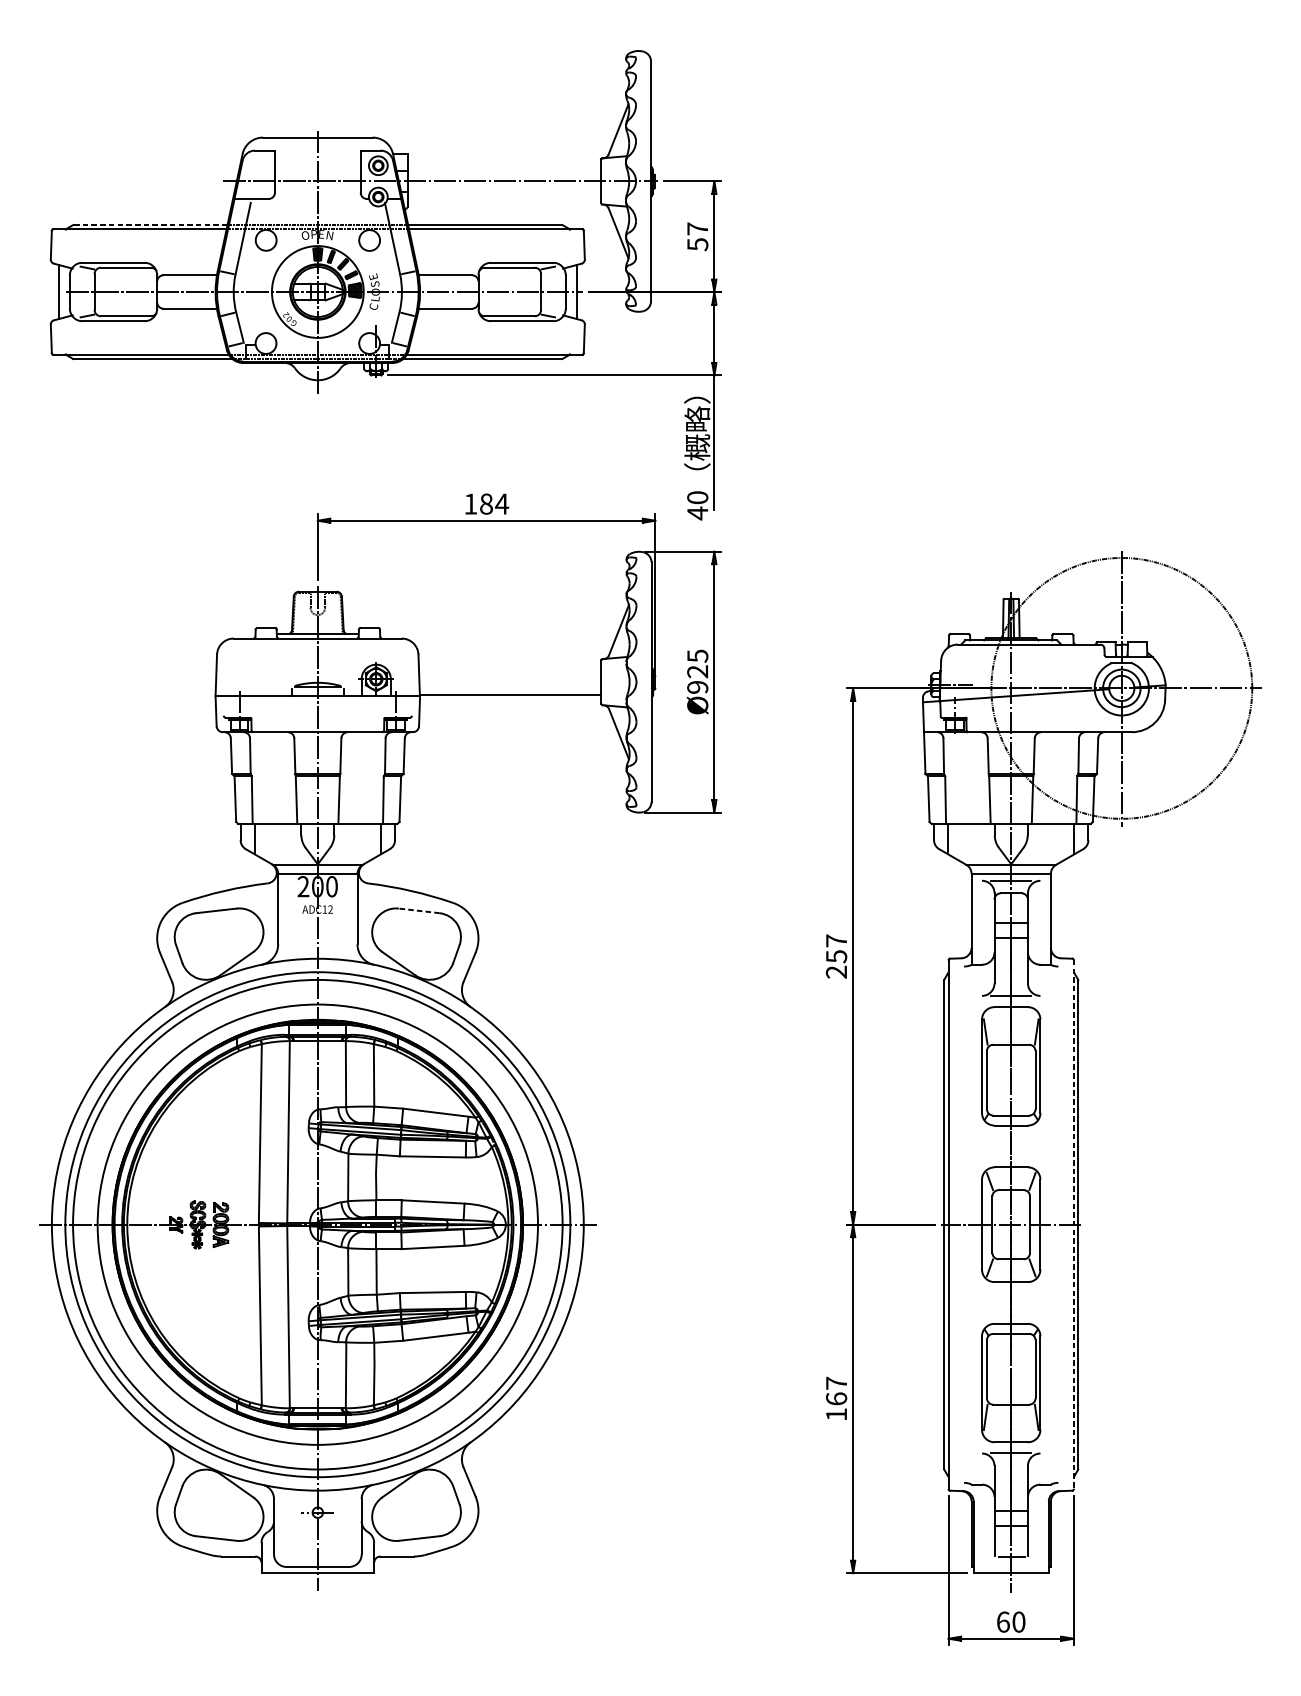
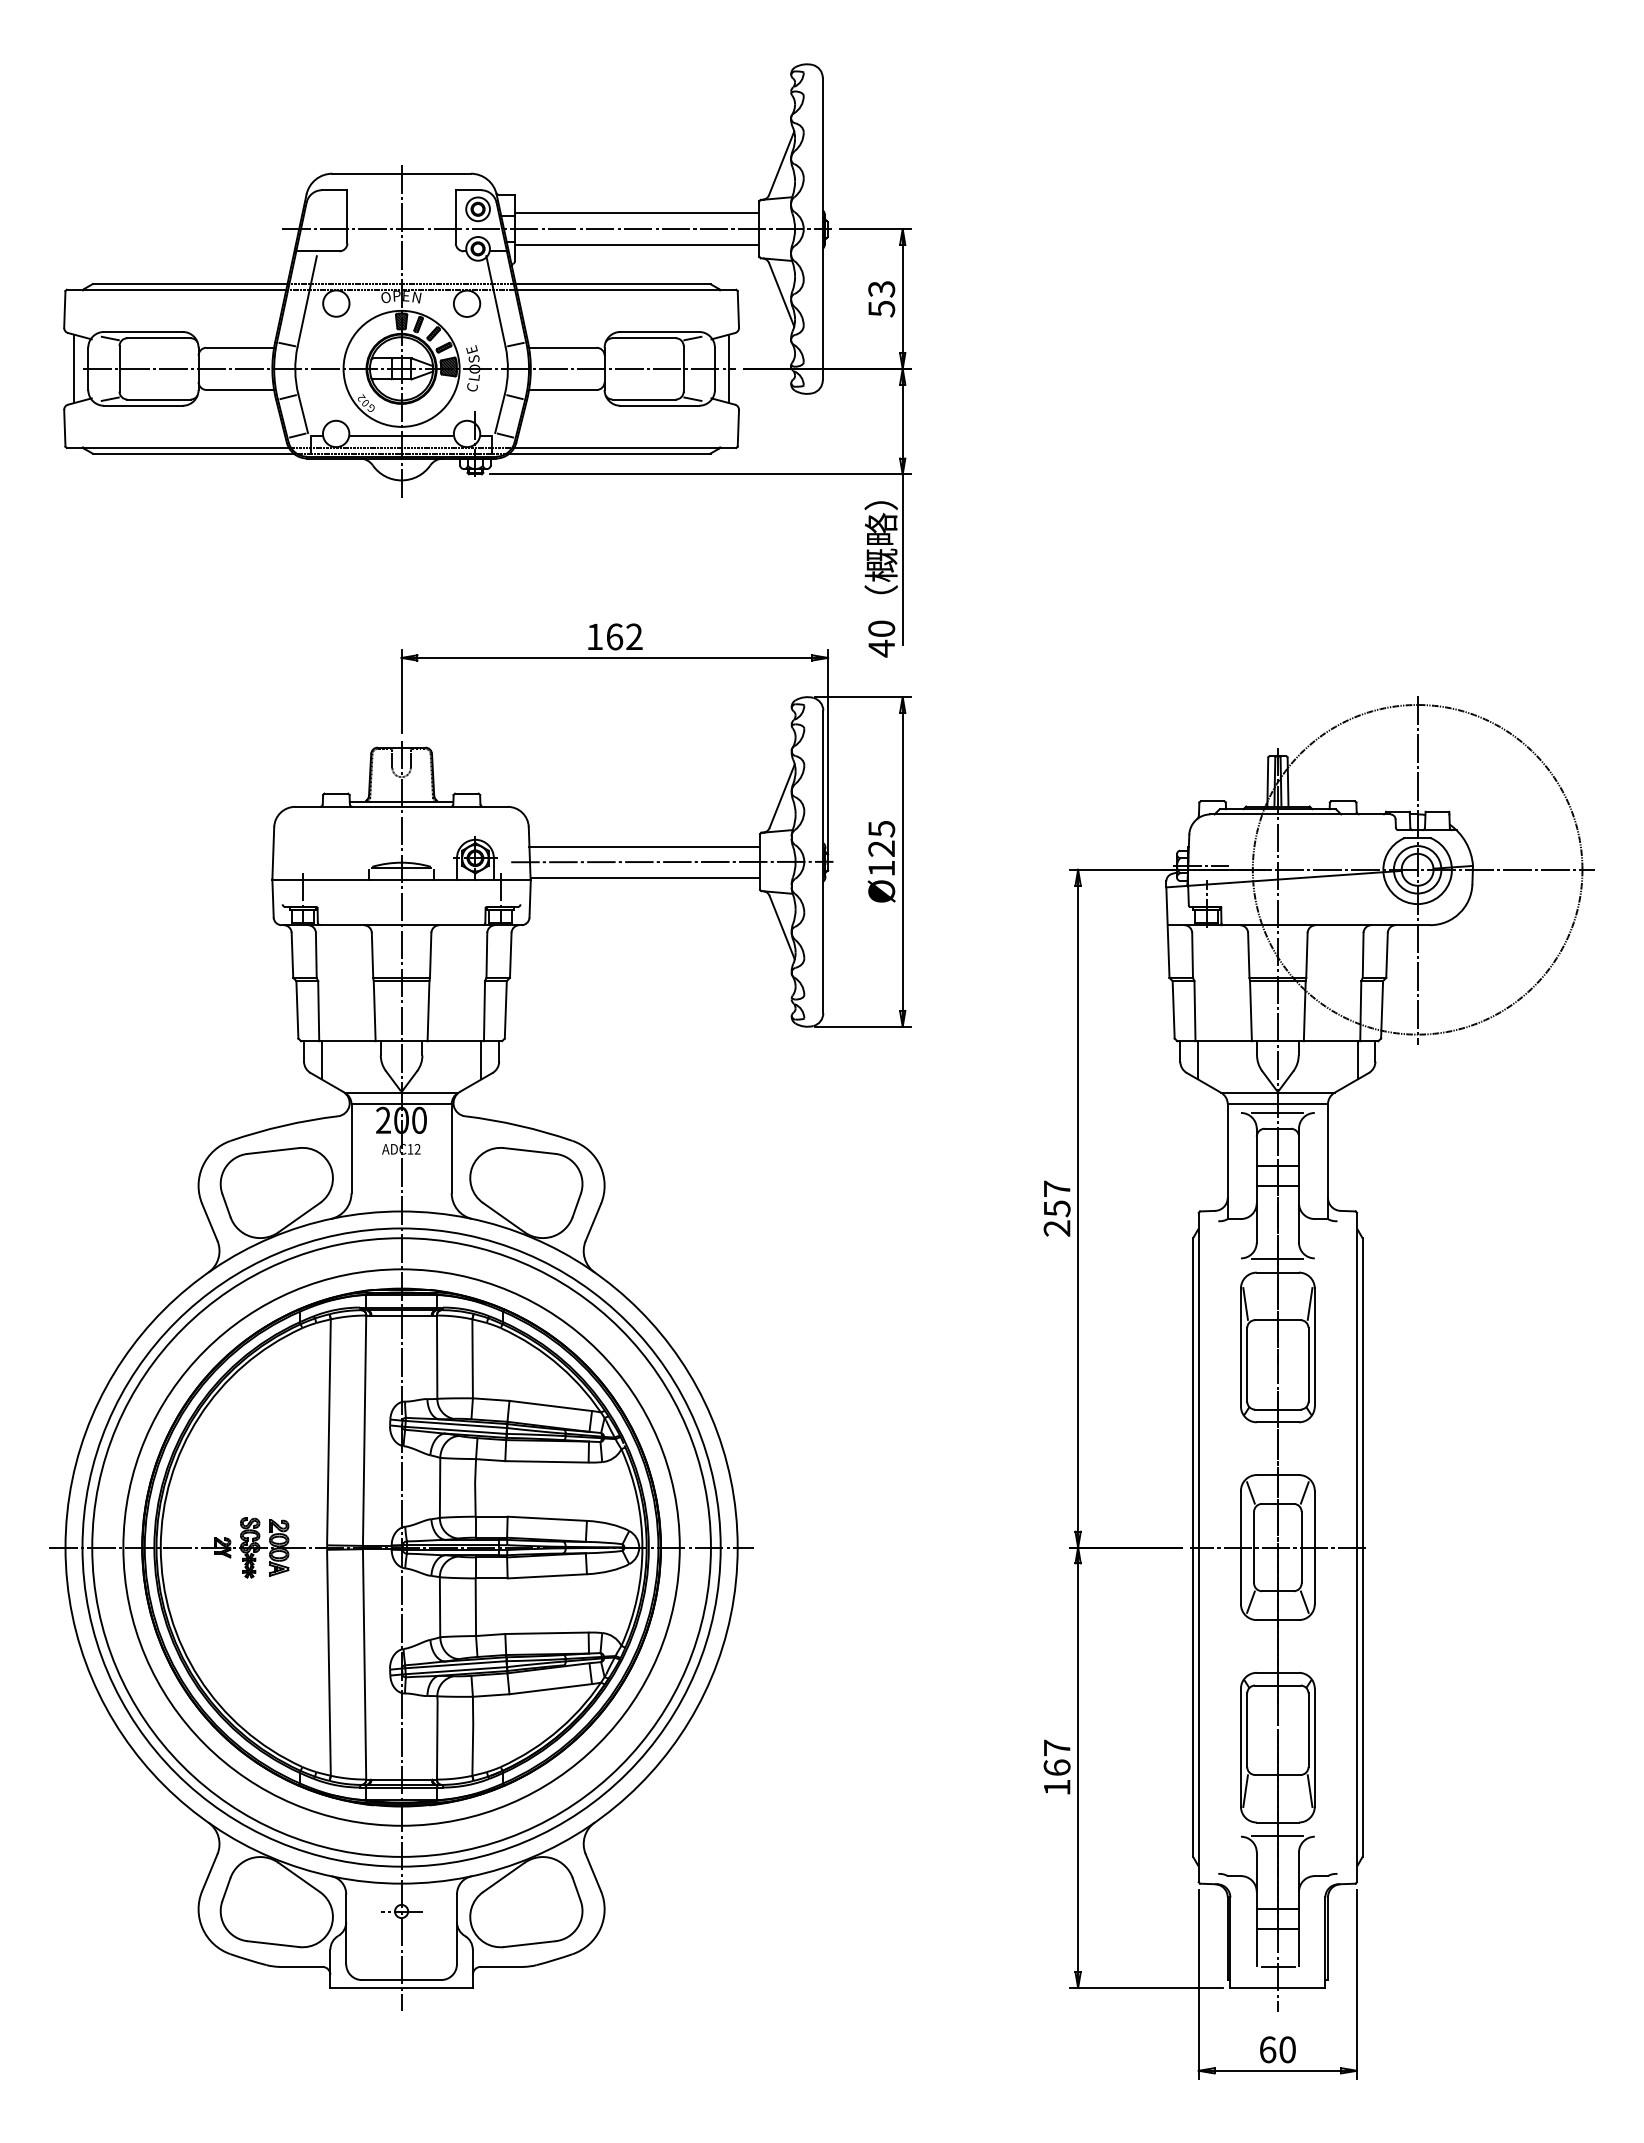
line: (504, 169) -> (637, 213), added
line: (504, 193) -> (637, 244), added
line: (150, 225) -> (189, 284), dashed -> solid
text: (697, 229) -> (881, 289), 57 -> 53
line: (317, 344) -> (401, 435), added
text: (494, 503) -> (624, 636), 184 -> 162
line: (510, 669) -> (644, 846), added
line: (532, 681) -> (672, 861), added
text: (697, 687) -> (881, 868), Ø925 -> Ø125
line: (419, 910) -> (529, 1150), dashed -> solid
line: (1073, 1224) -> (1356, 1547), dashed -> solid

